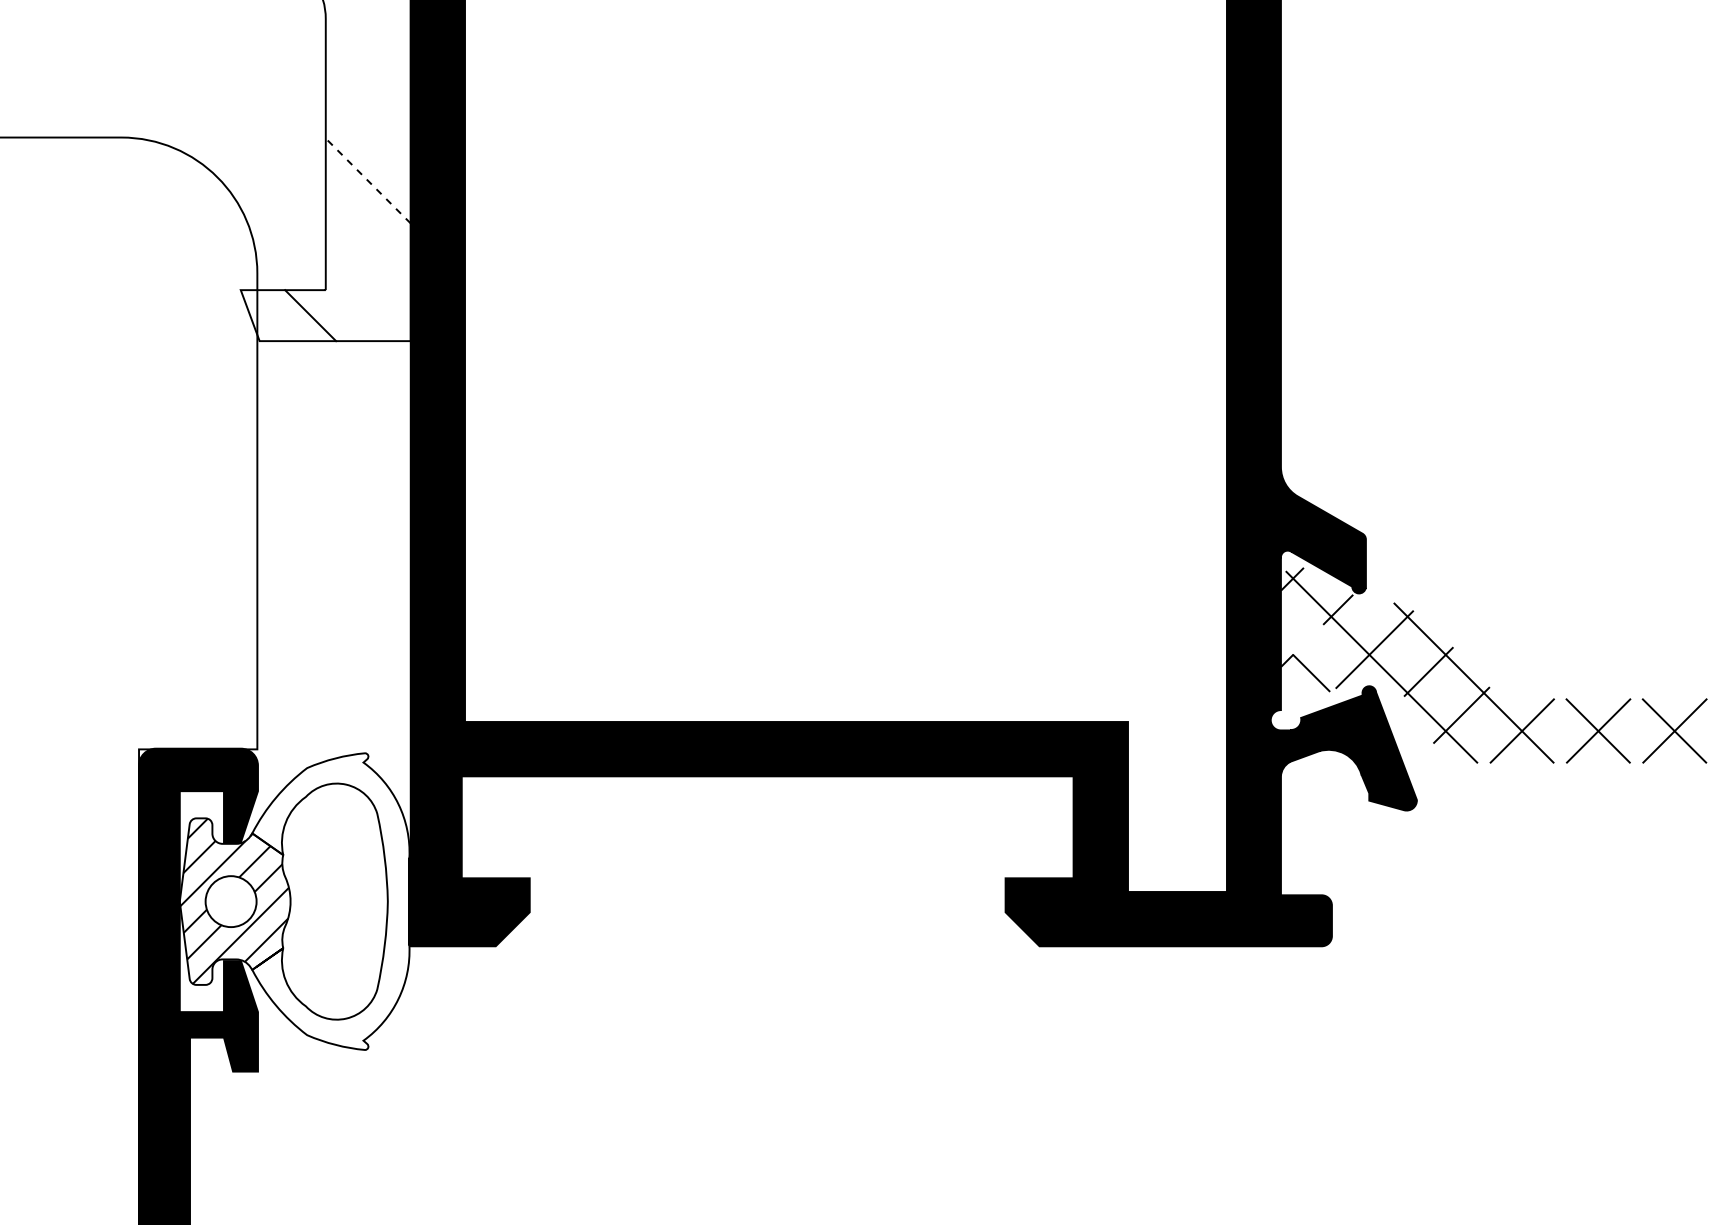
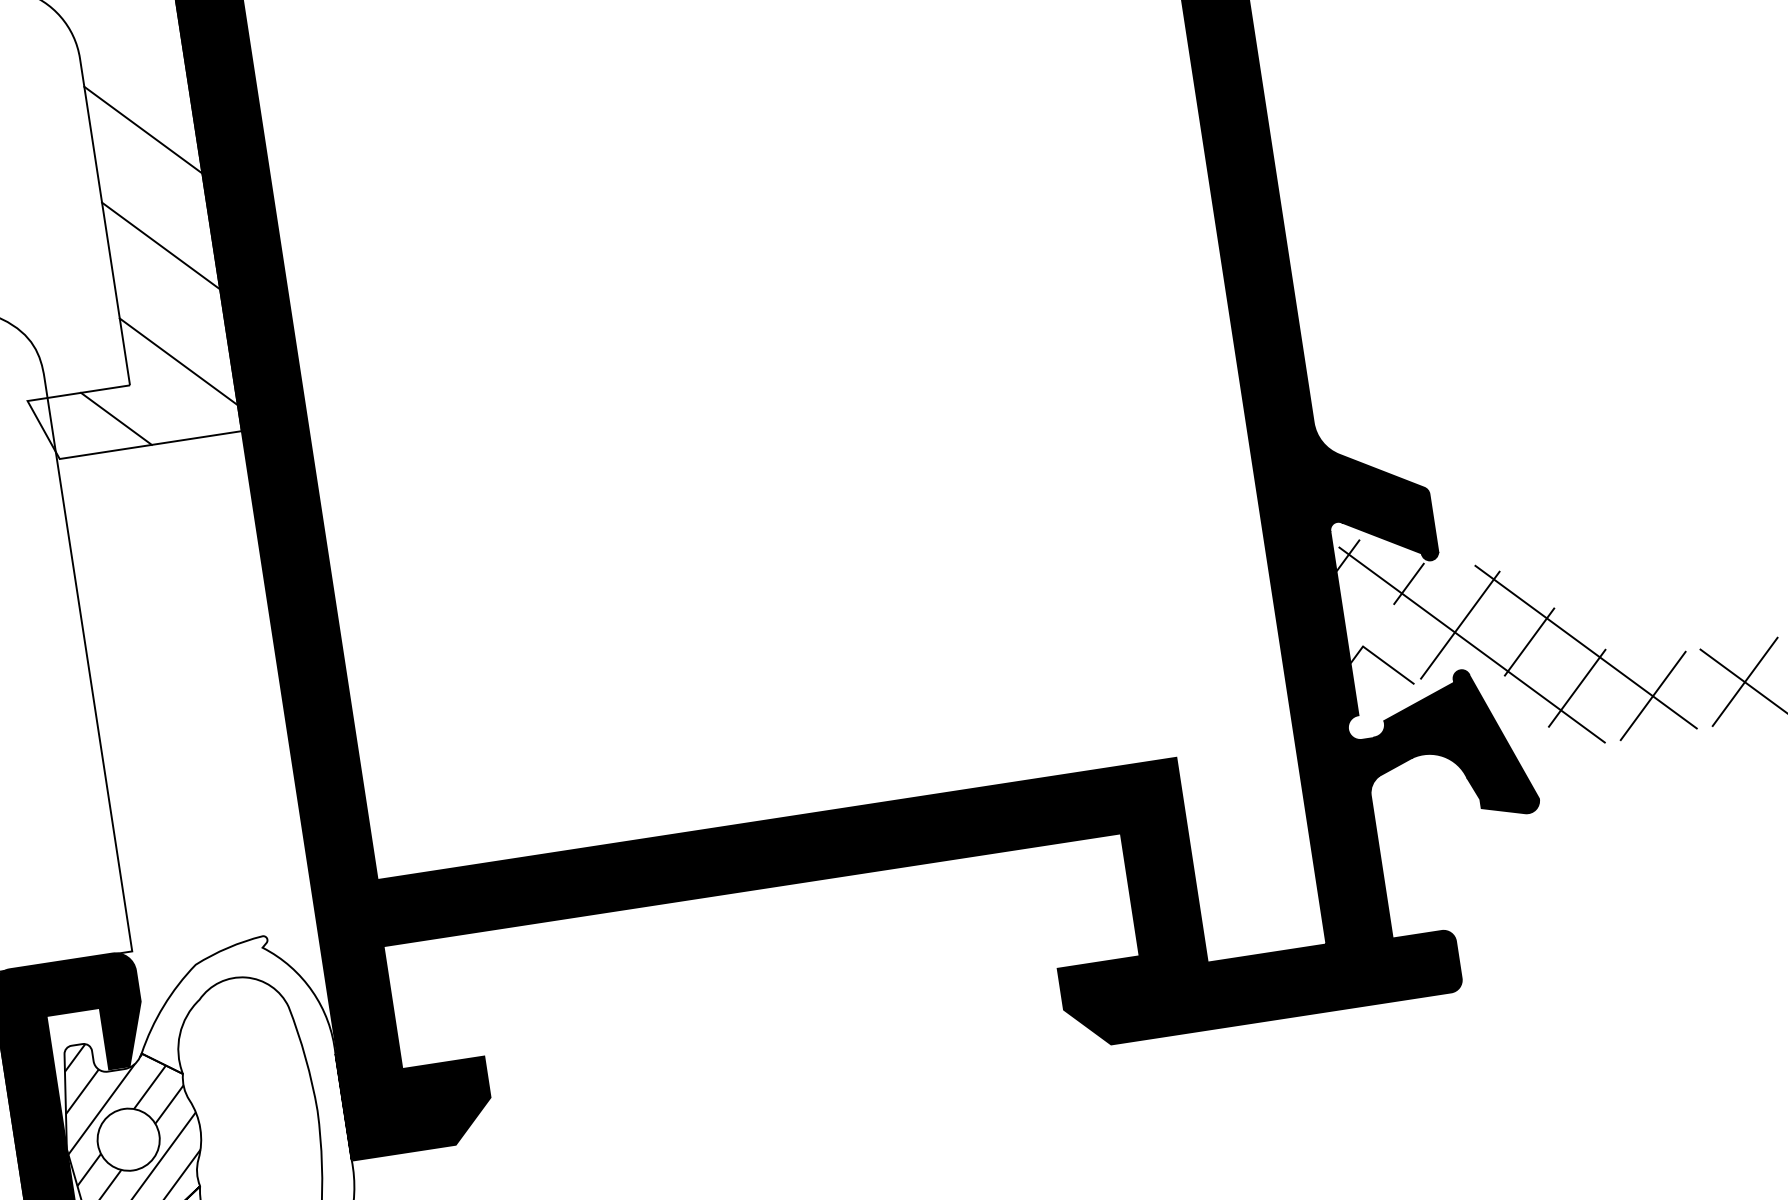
line: (367, 84) -> (142, 129), added
line: (367, 180) -> (160, 245), dashed -> solid
line: (367, 276) -> (177, 361), added

